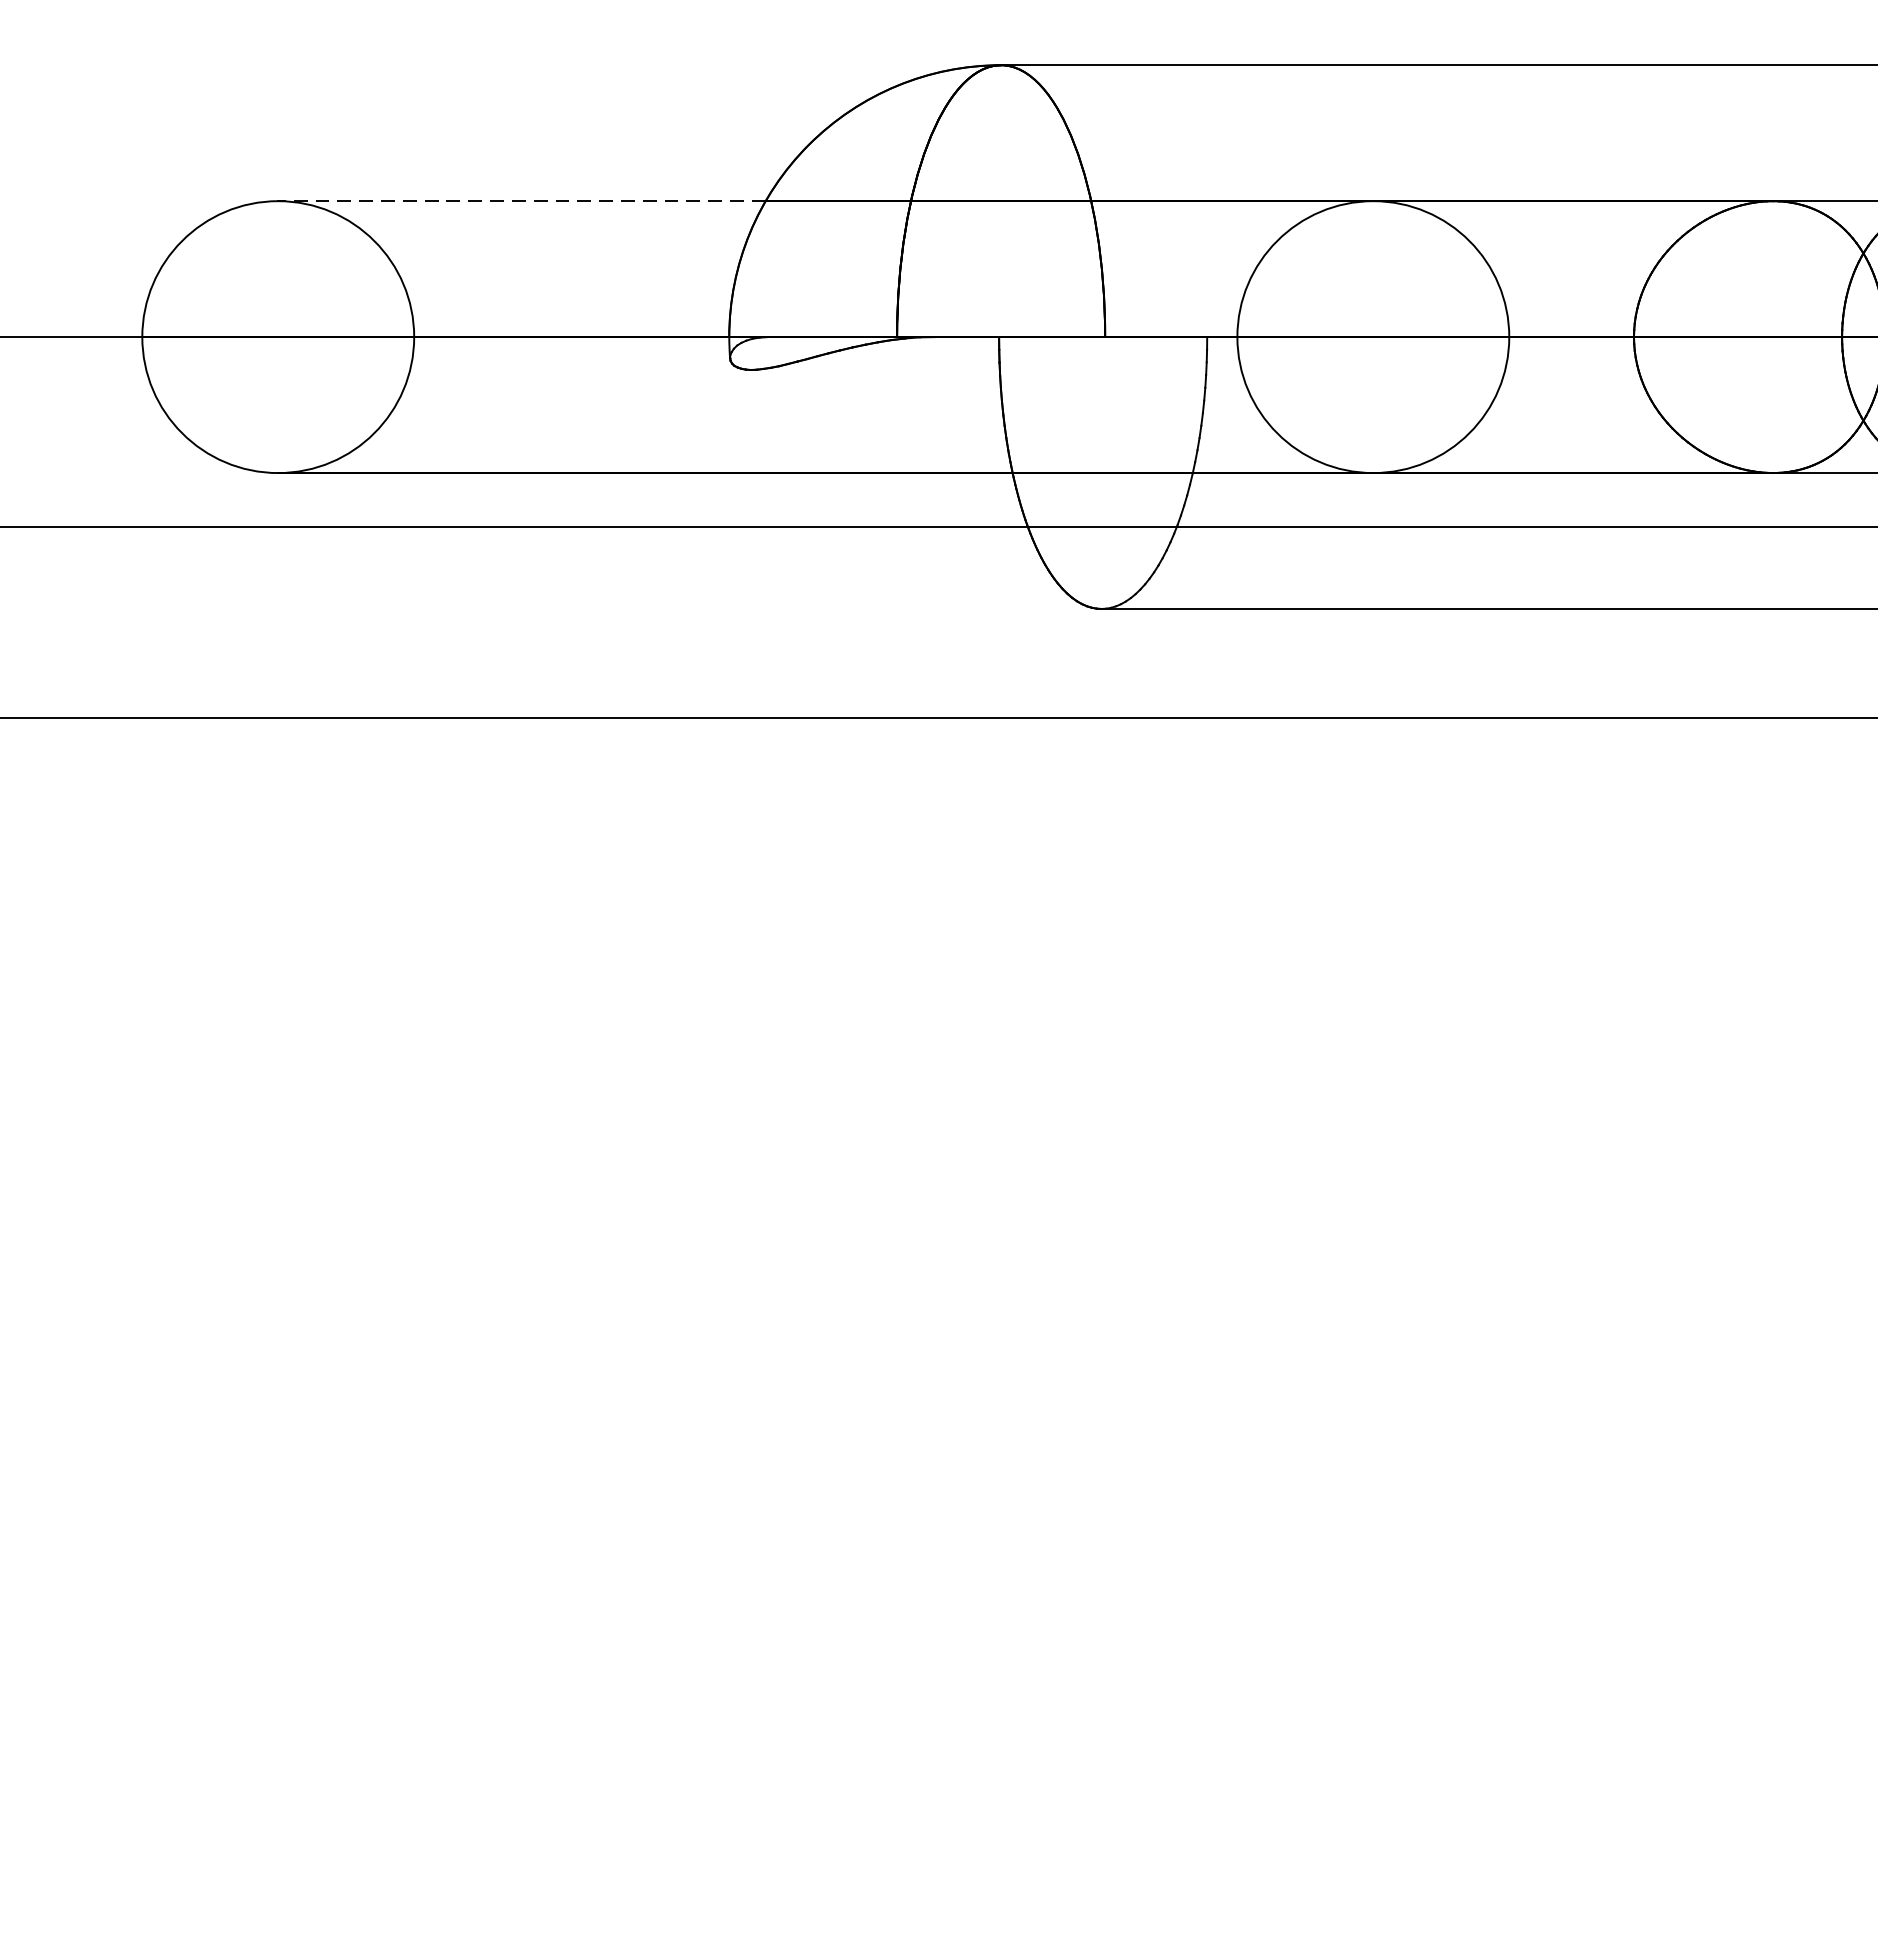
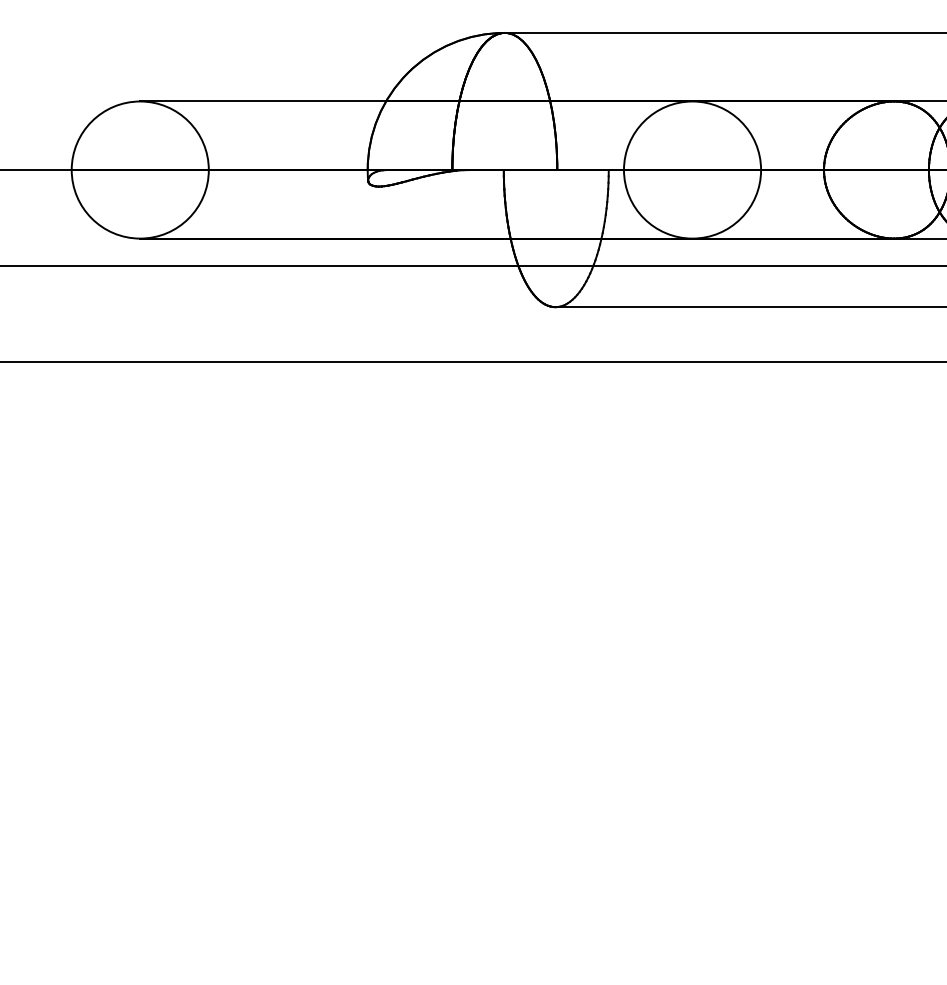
line: (522, 201) -> (263, 101), dashed -> solid

